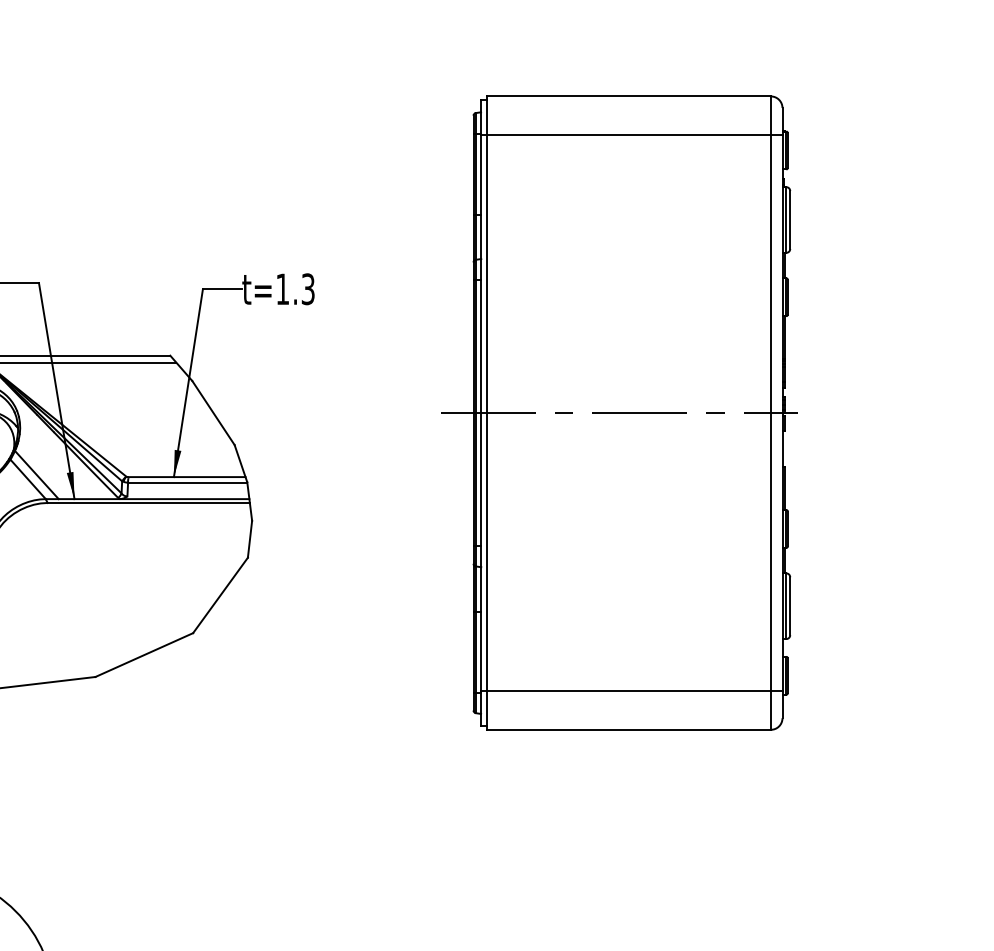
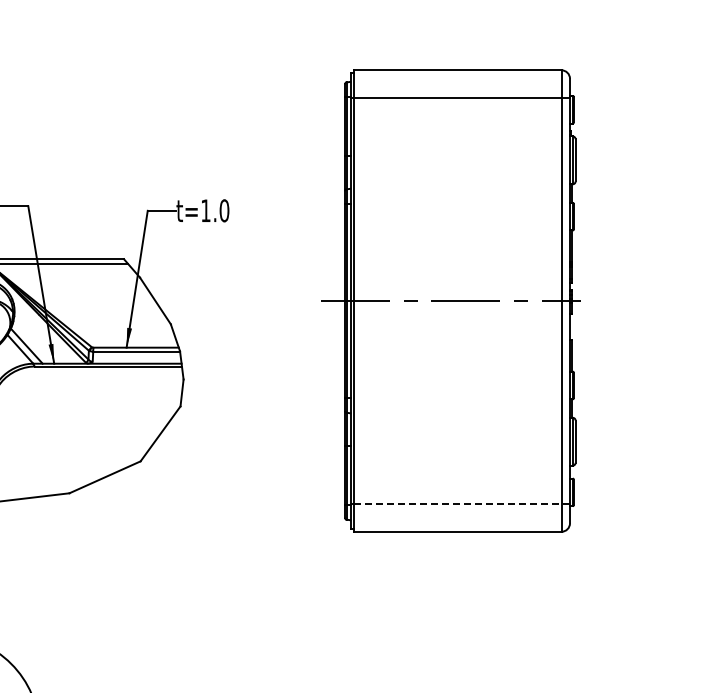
text: (308, 288) -> (224, 210), t=1.3 -> t=1.0
line: (634, 690) -> (462, 503), solid -> dashed

